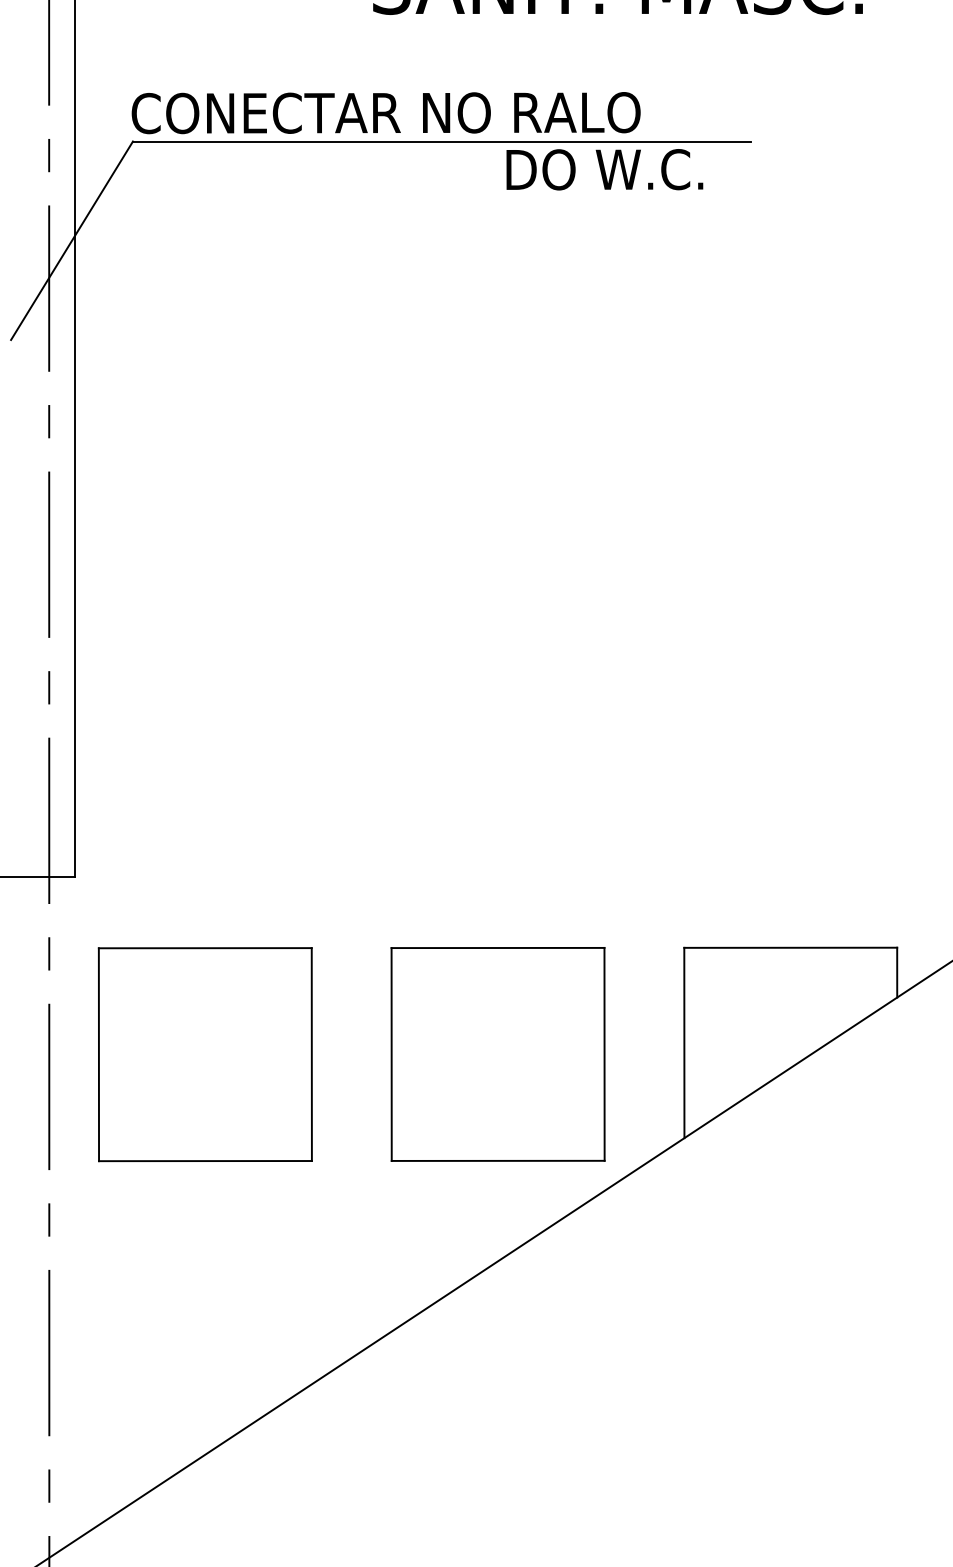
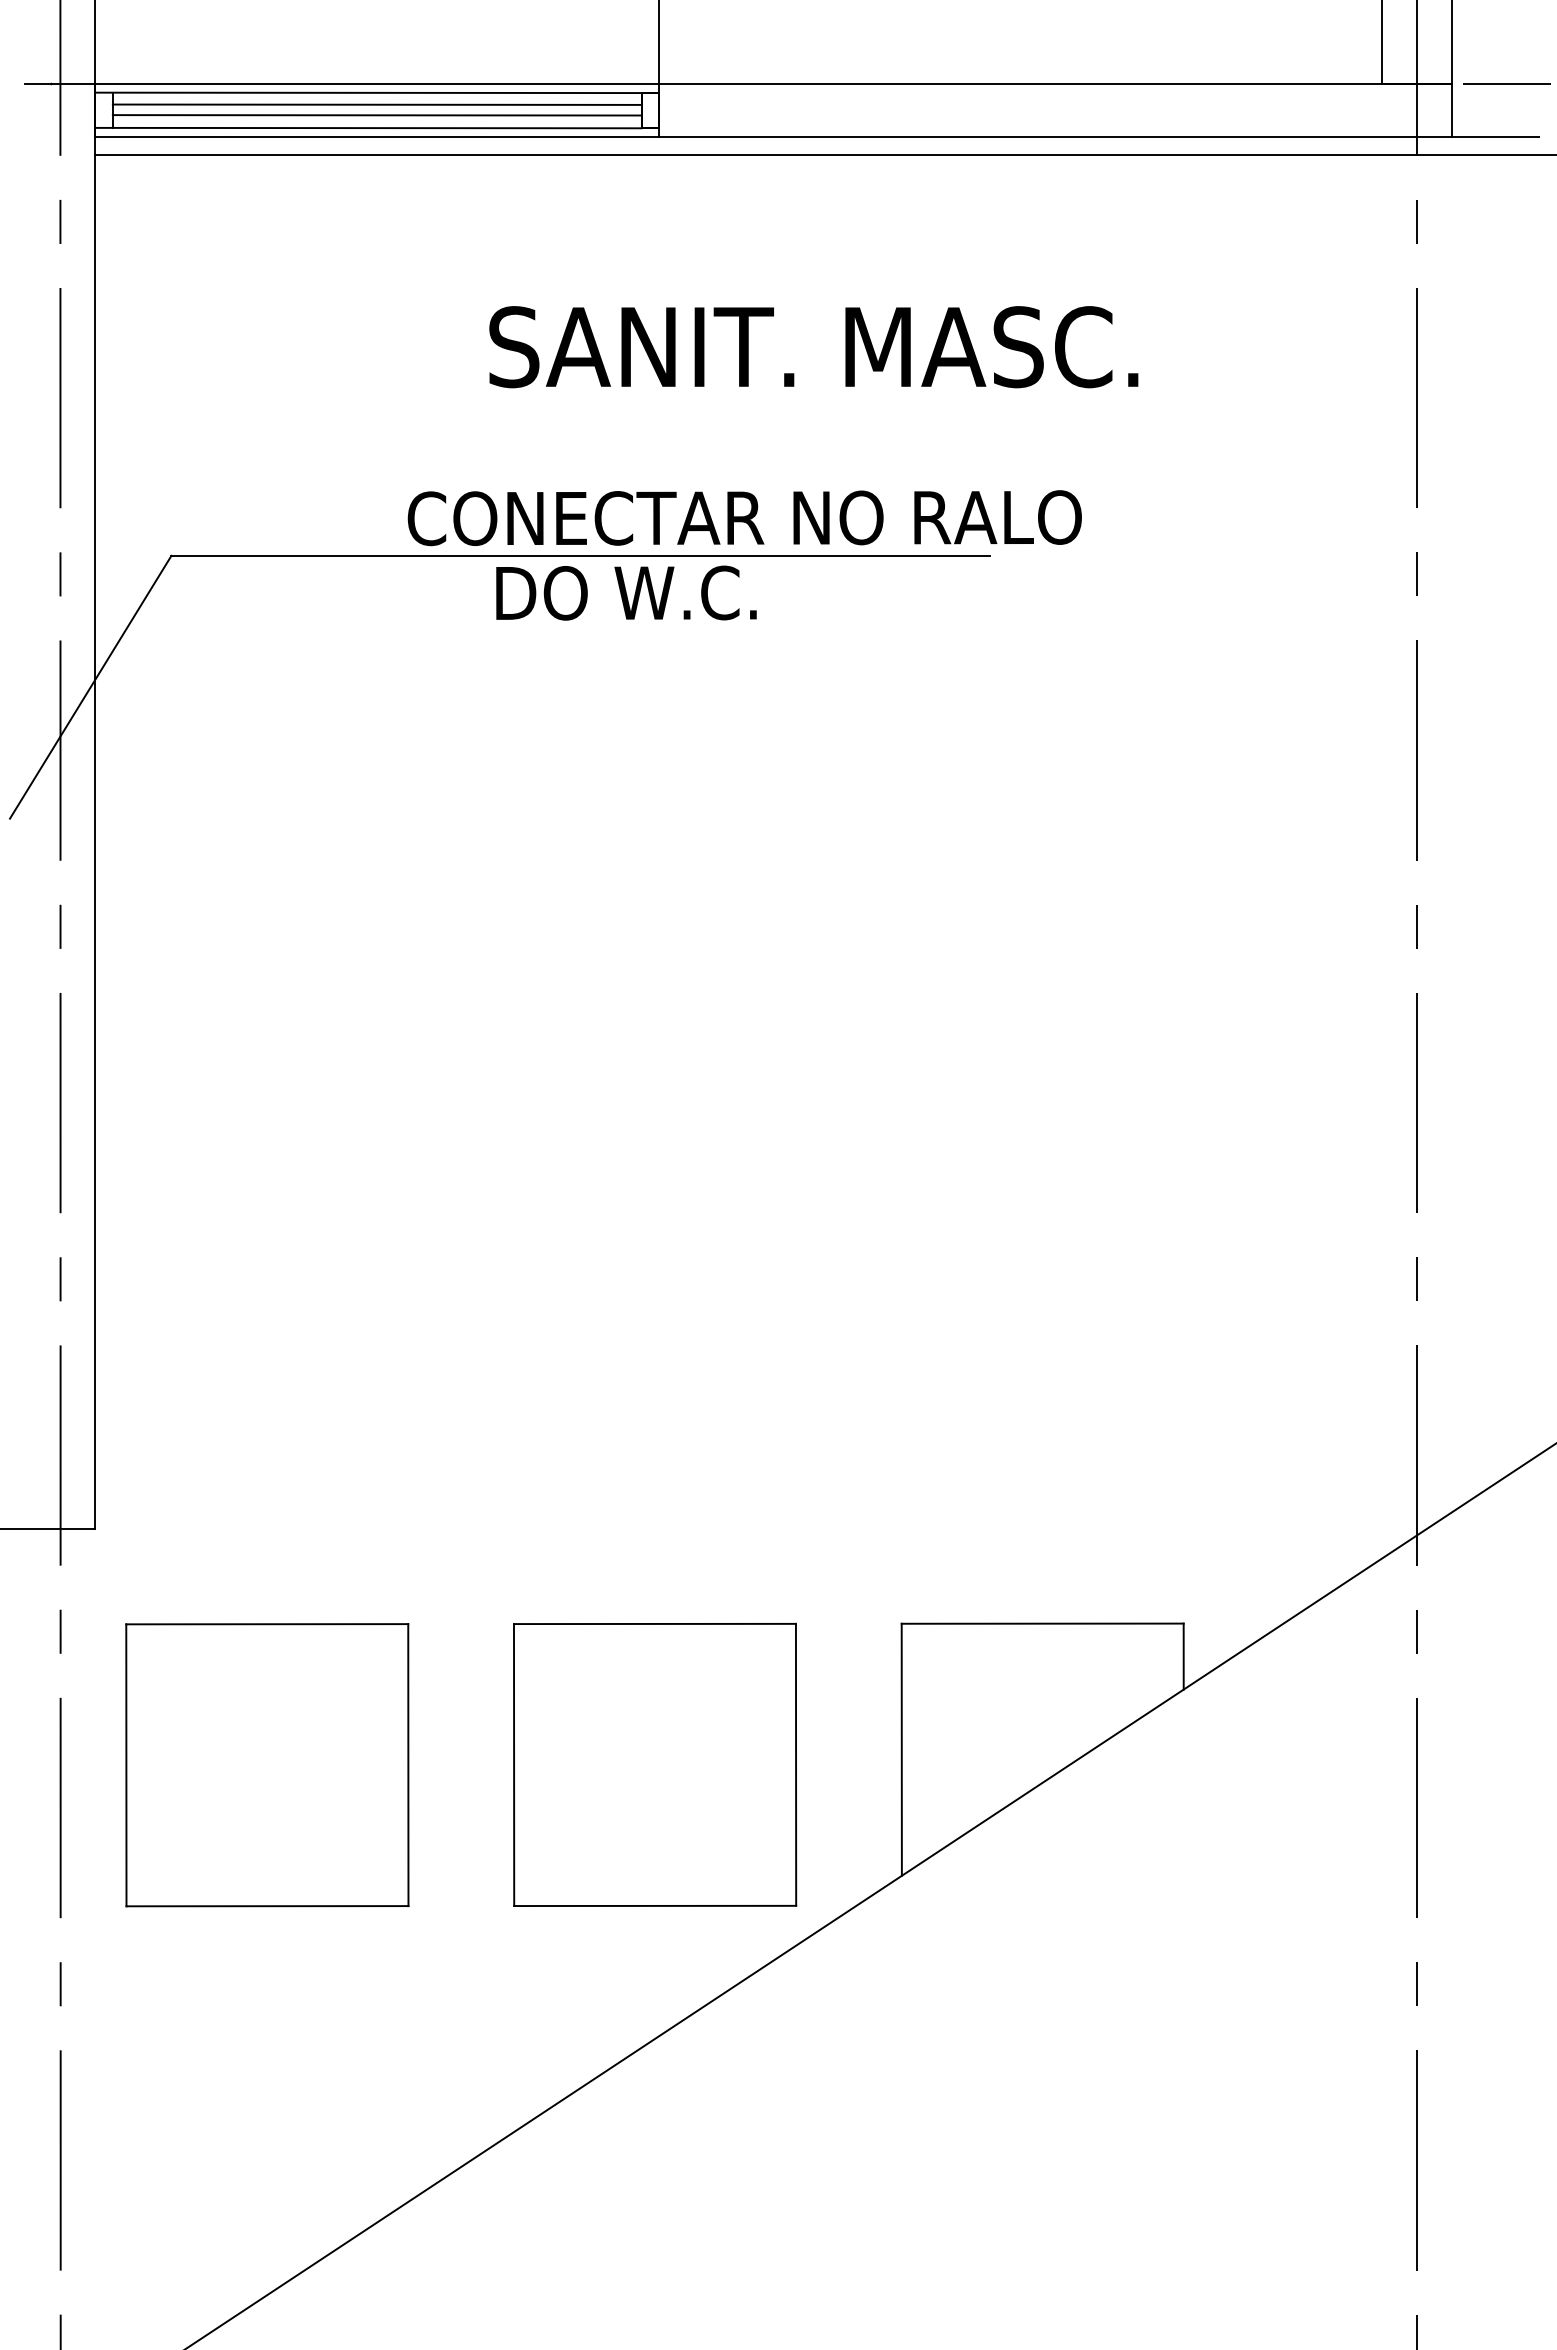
text: (385, 113) -> (744, 518), moved
text: (604, 169) -> (626, 592), moved

